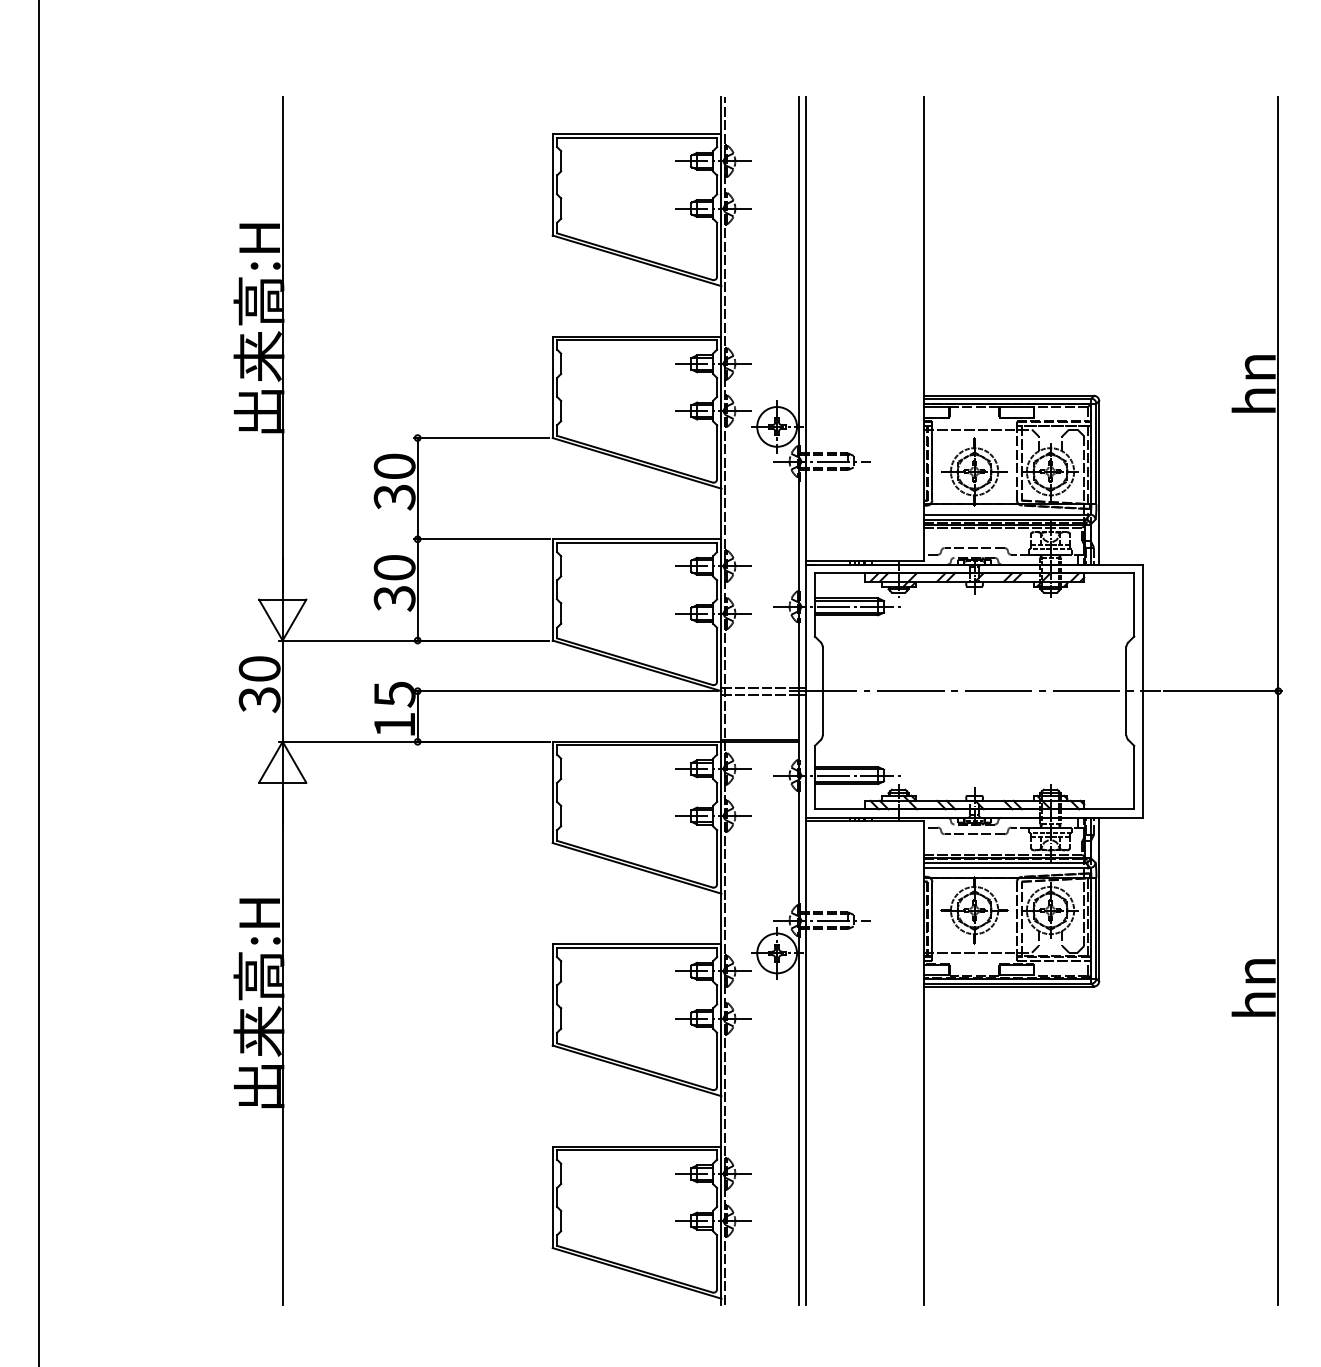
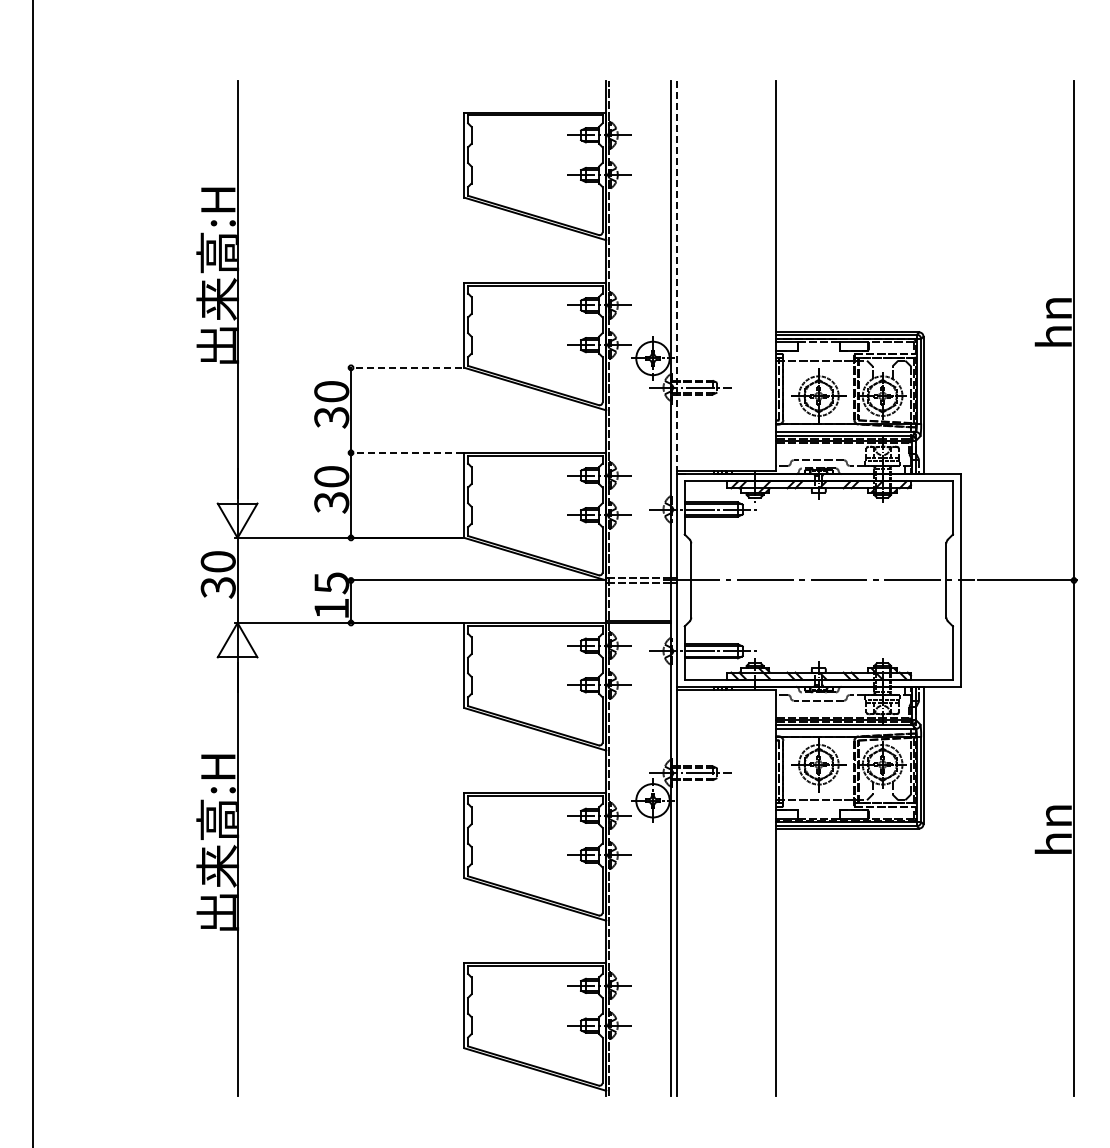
line: (806, 331) -> (677, 278), solid -> dashed
line: (481, 437) -> (404, 367), solid -> dashed
line: (481, 538) -> (404, 452), solid -> dashed

